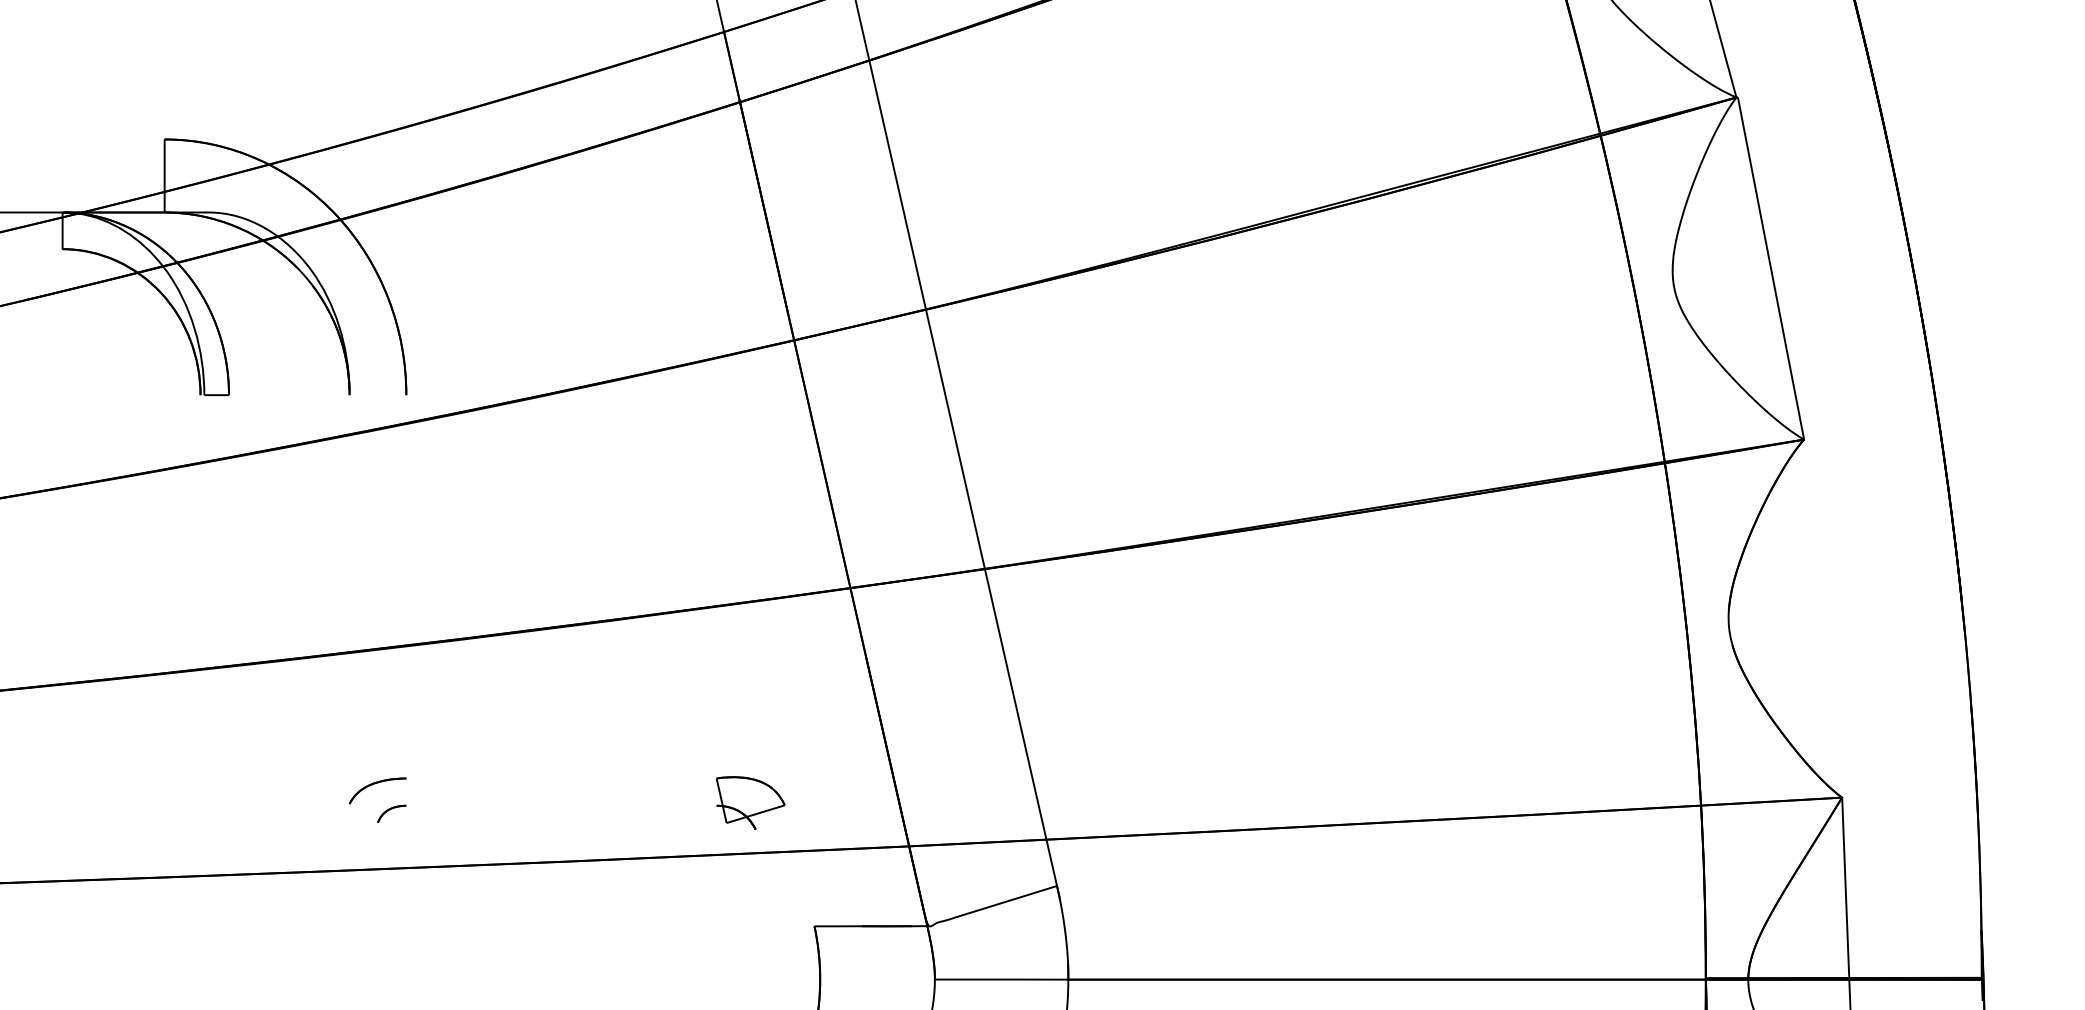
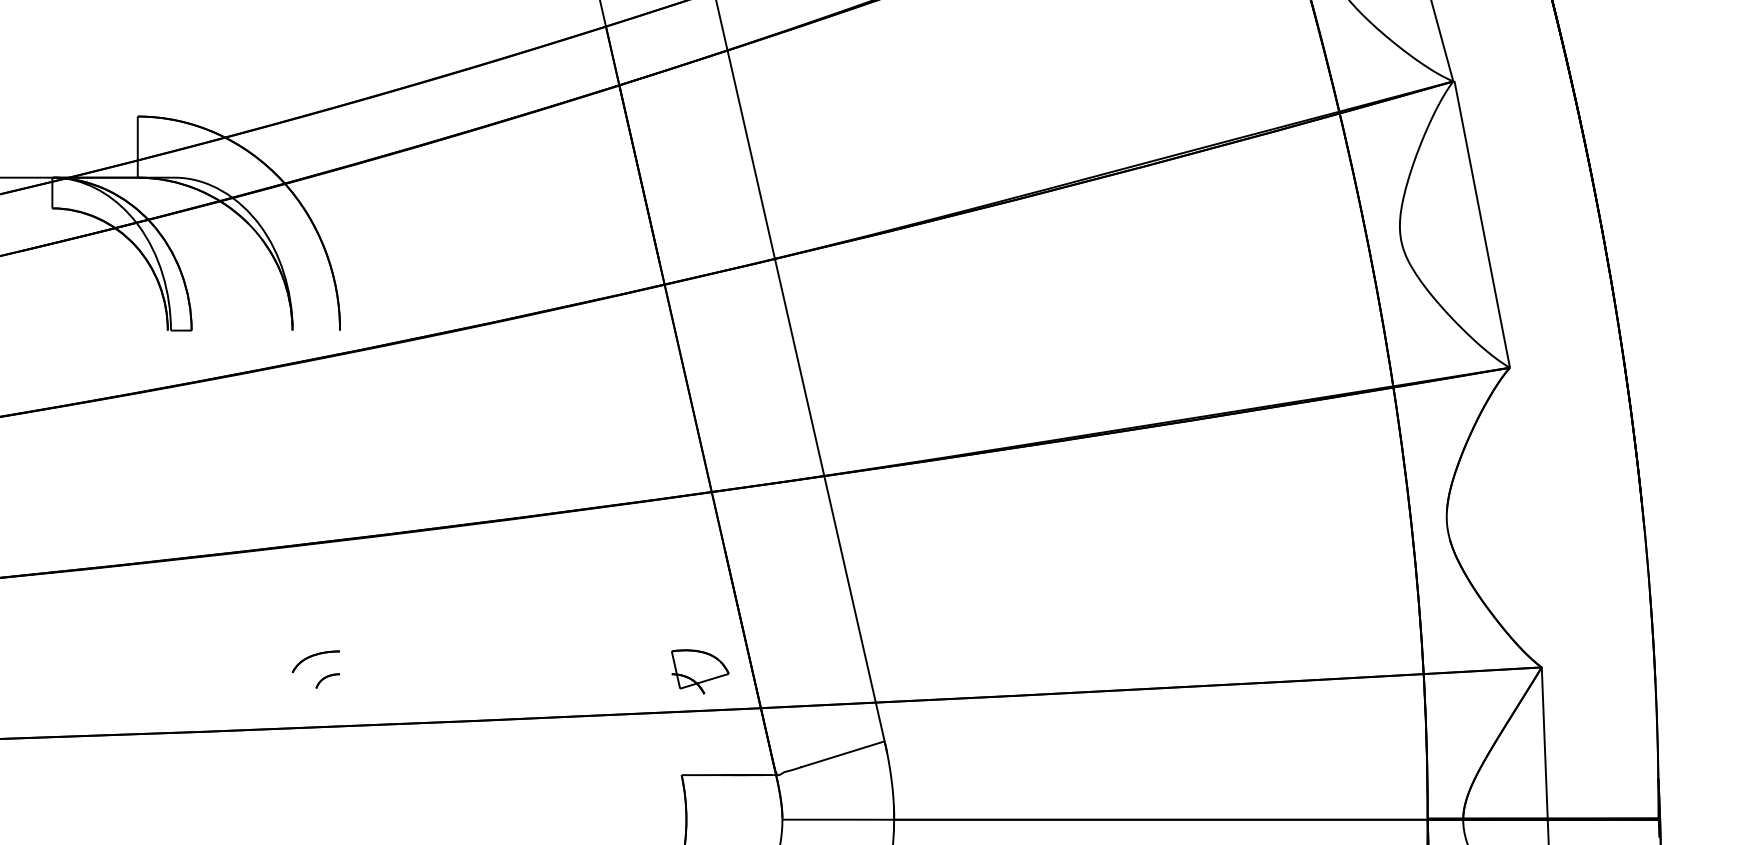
part: (750, 802) -> (700, 671), moved

